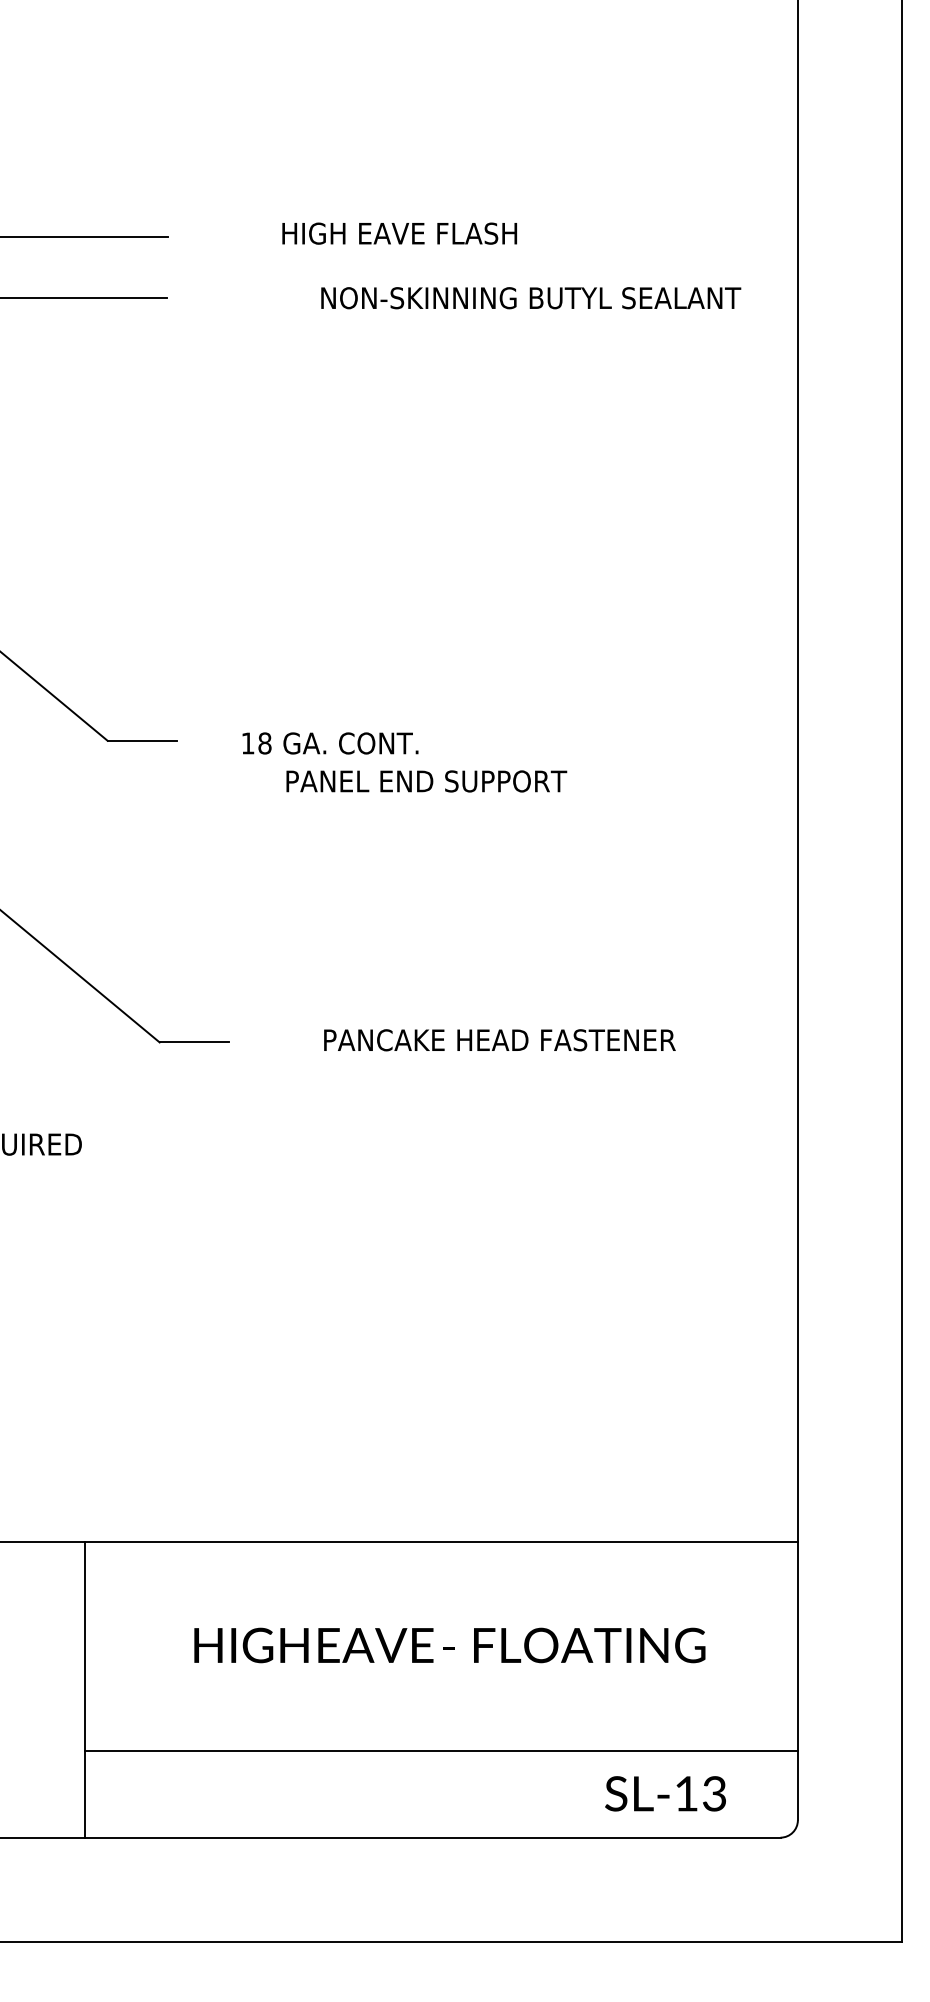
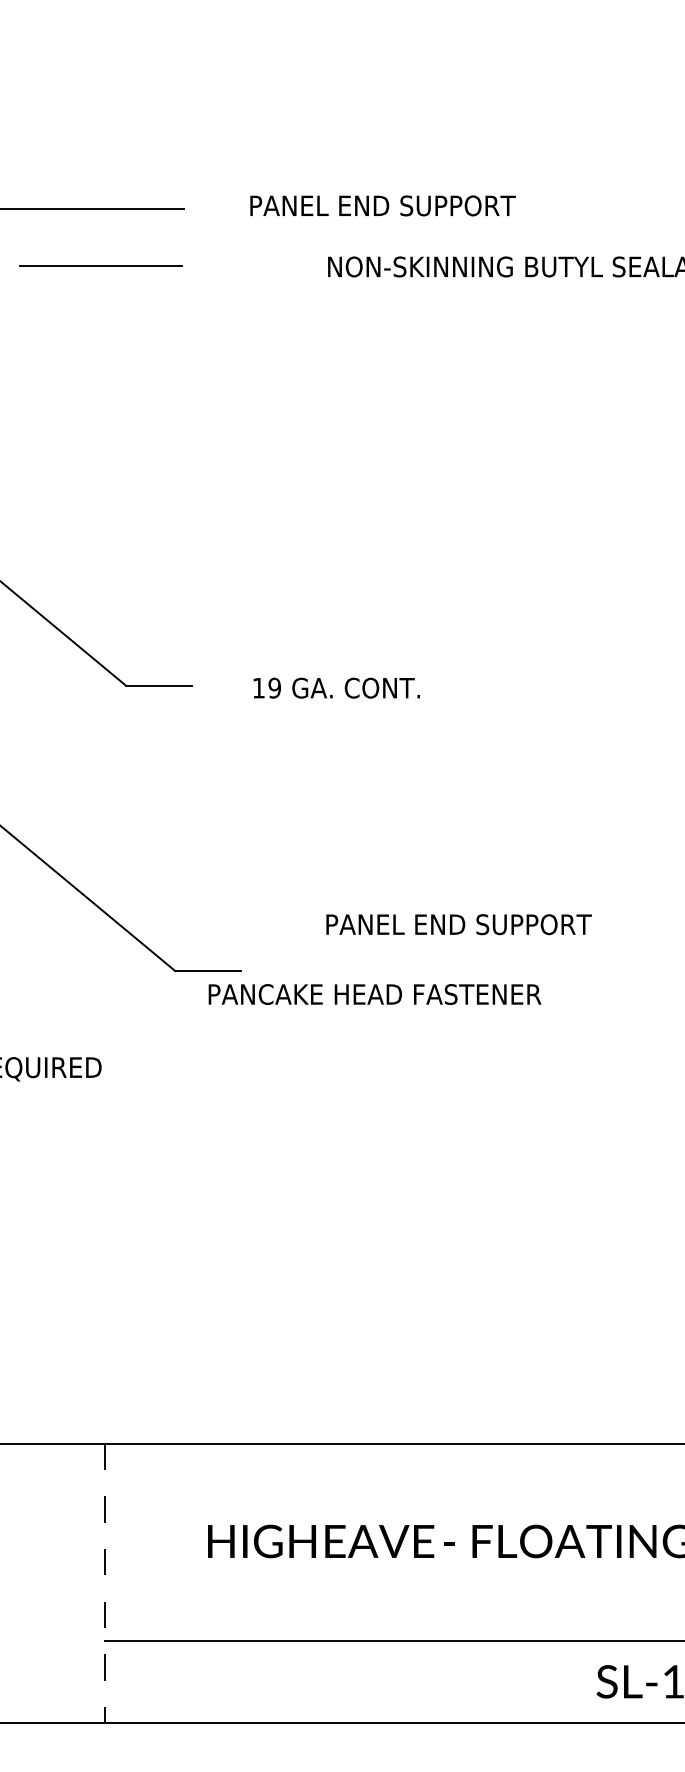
text: (379, 233) -> (383, 205), HIGH EAVE FLASH -> PANEL END SUPPORT
text: (264, 743) -> (274, 688), 18 -> 19
text: (426, 781) -> (458, 924), moved
text: (499, 1040) -> (374, 994), moved
line: (85, 1689) -> (105, 1583), solid -> dashed

